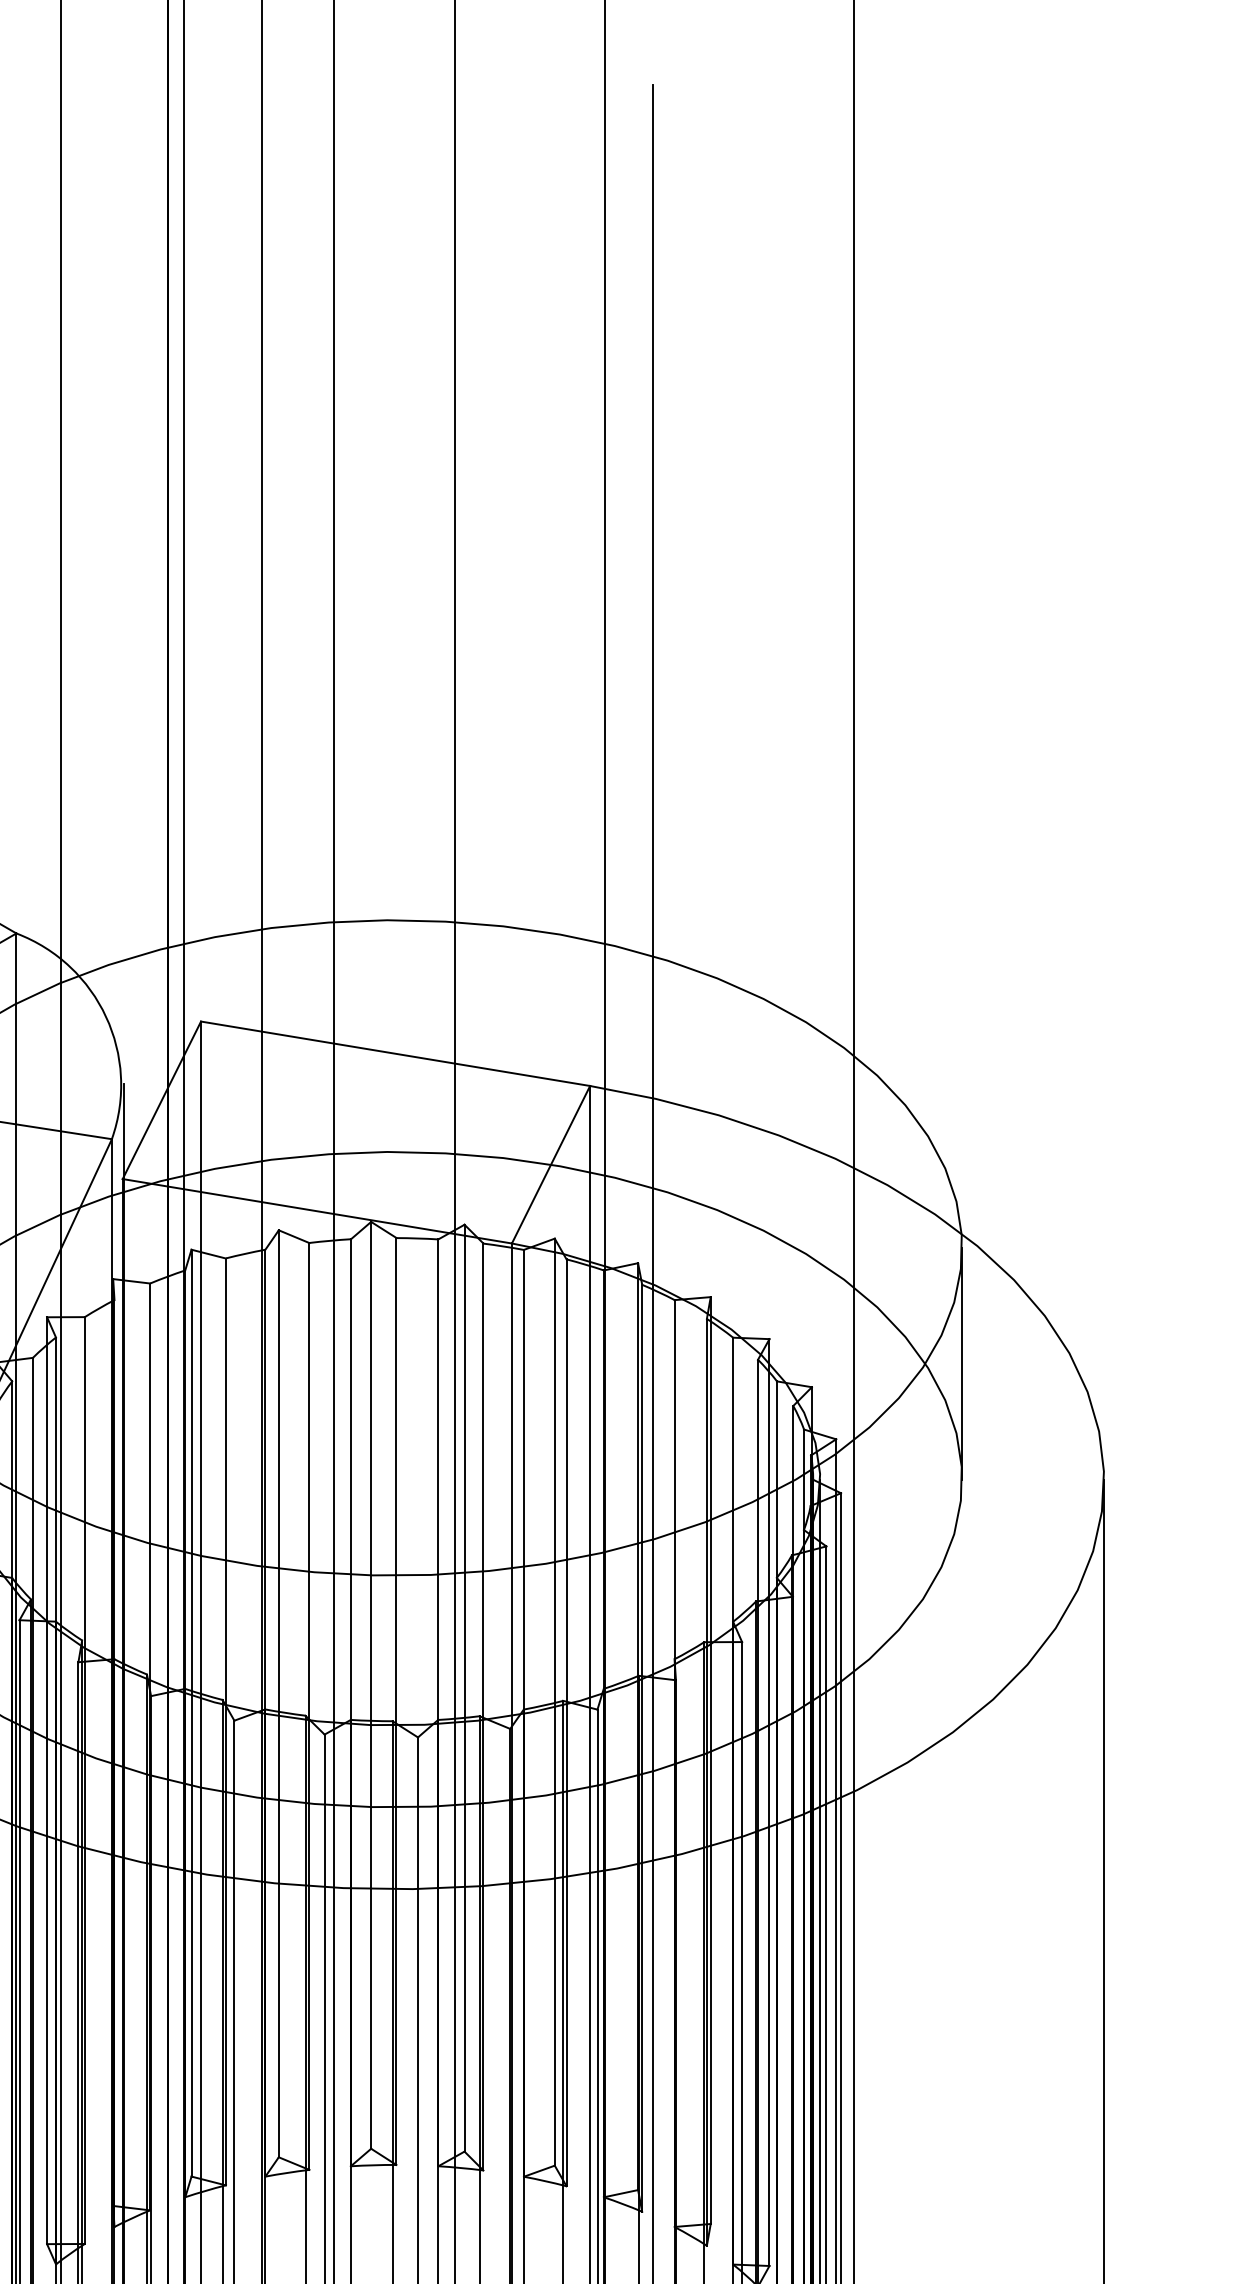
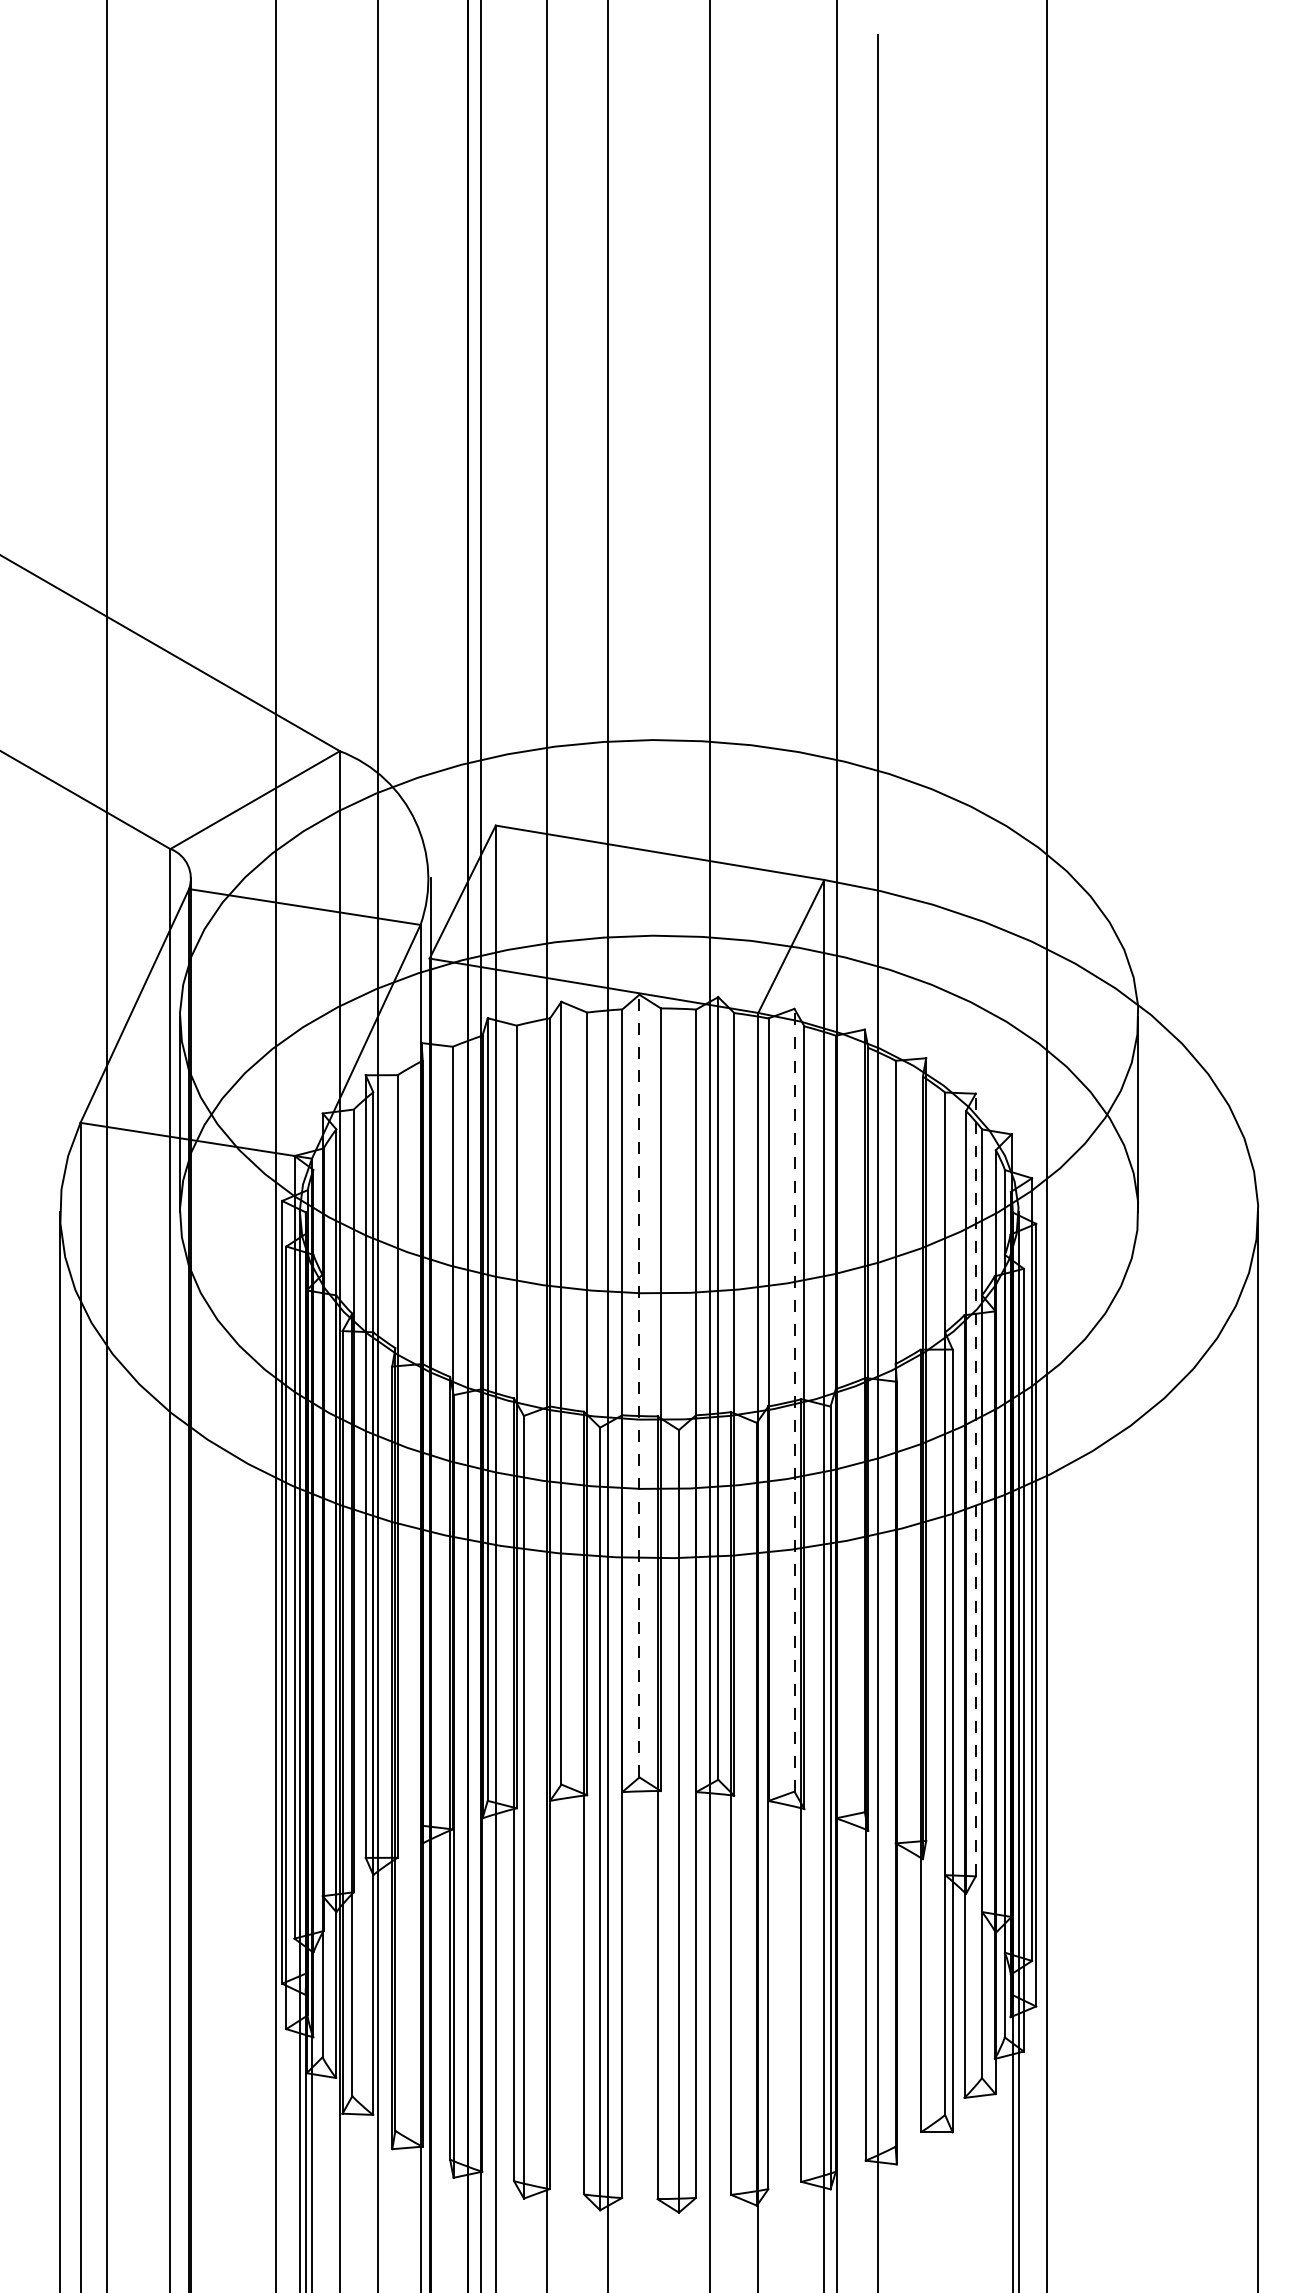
line: (371, 1684) -> (639, 1385), solid -> dashed
line: (554, 1701) -> (794, 1399), solid -> dashed
line: (769, 1801) -> (975, 1484), solid -> dashed

